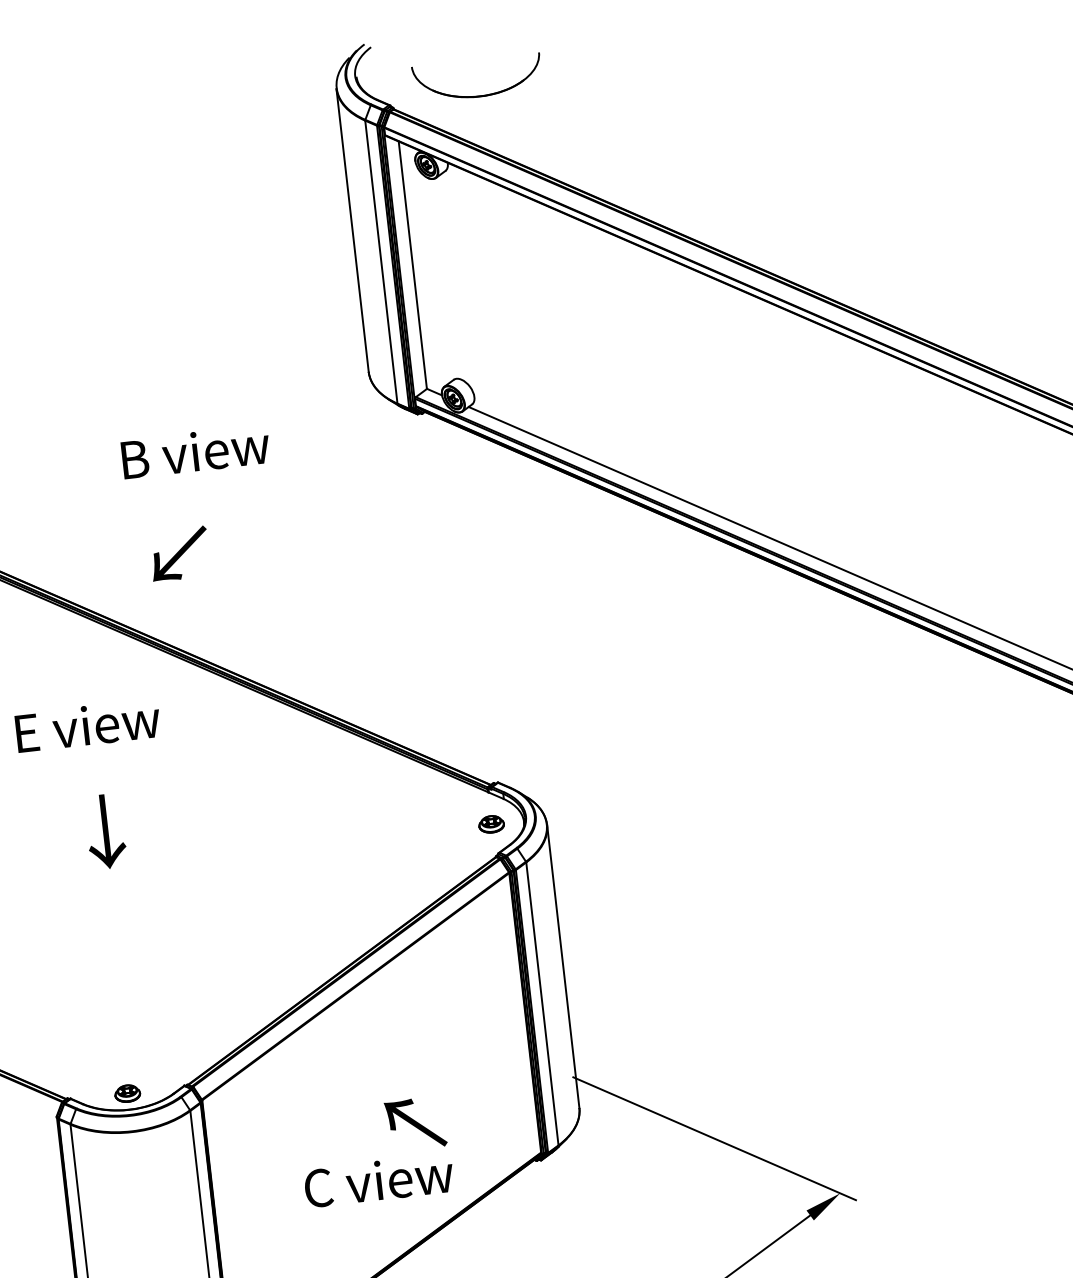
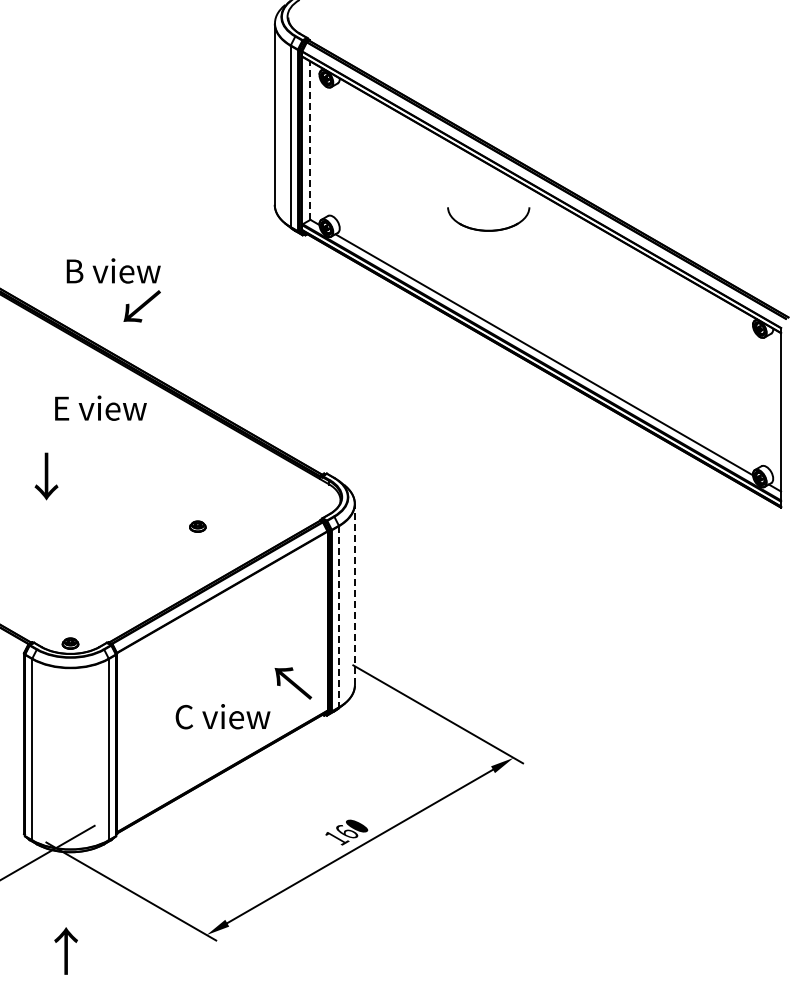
part: (479, 94) -> (488, 229), moved
line: (413, 264) -> (310, 140), solid -> dashed
text: (195, 451) -> (113, 270), moved
text: (87, 724) -> (100, 407), moved
part: (490, 824) -> (197, 526), moved
text: (105, 831) -> (46, 476), moved
line: (562, 966) -> (354, 594), solid -> dashed
line: (543, 1003) -> (339, 616), solid -> dashed
text: (415, 1123) -> (293, 683), moved

